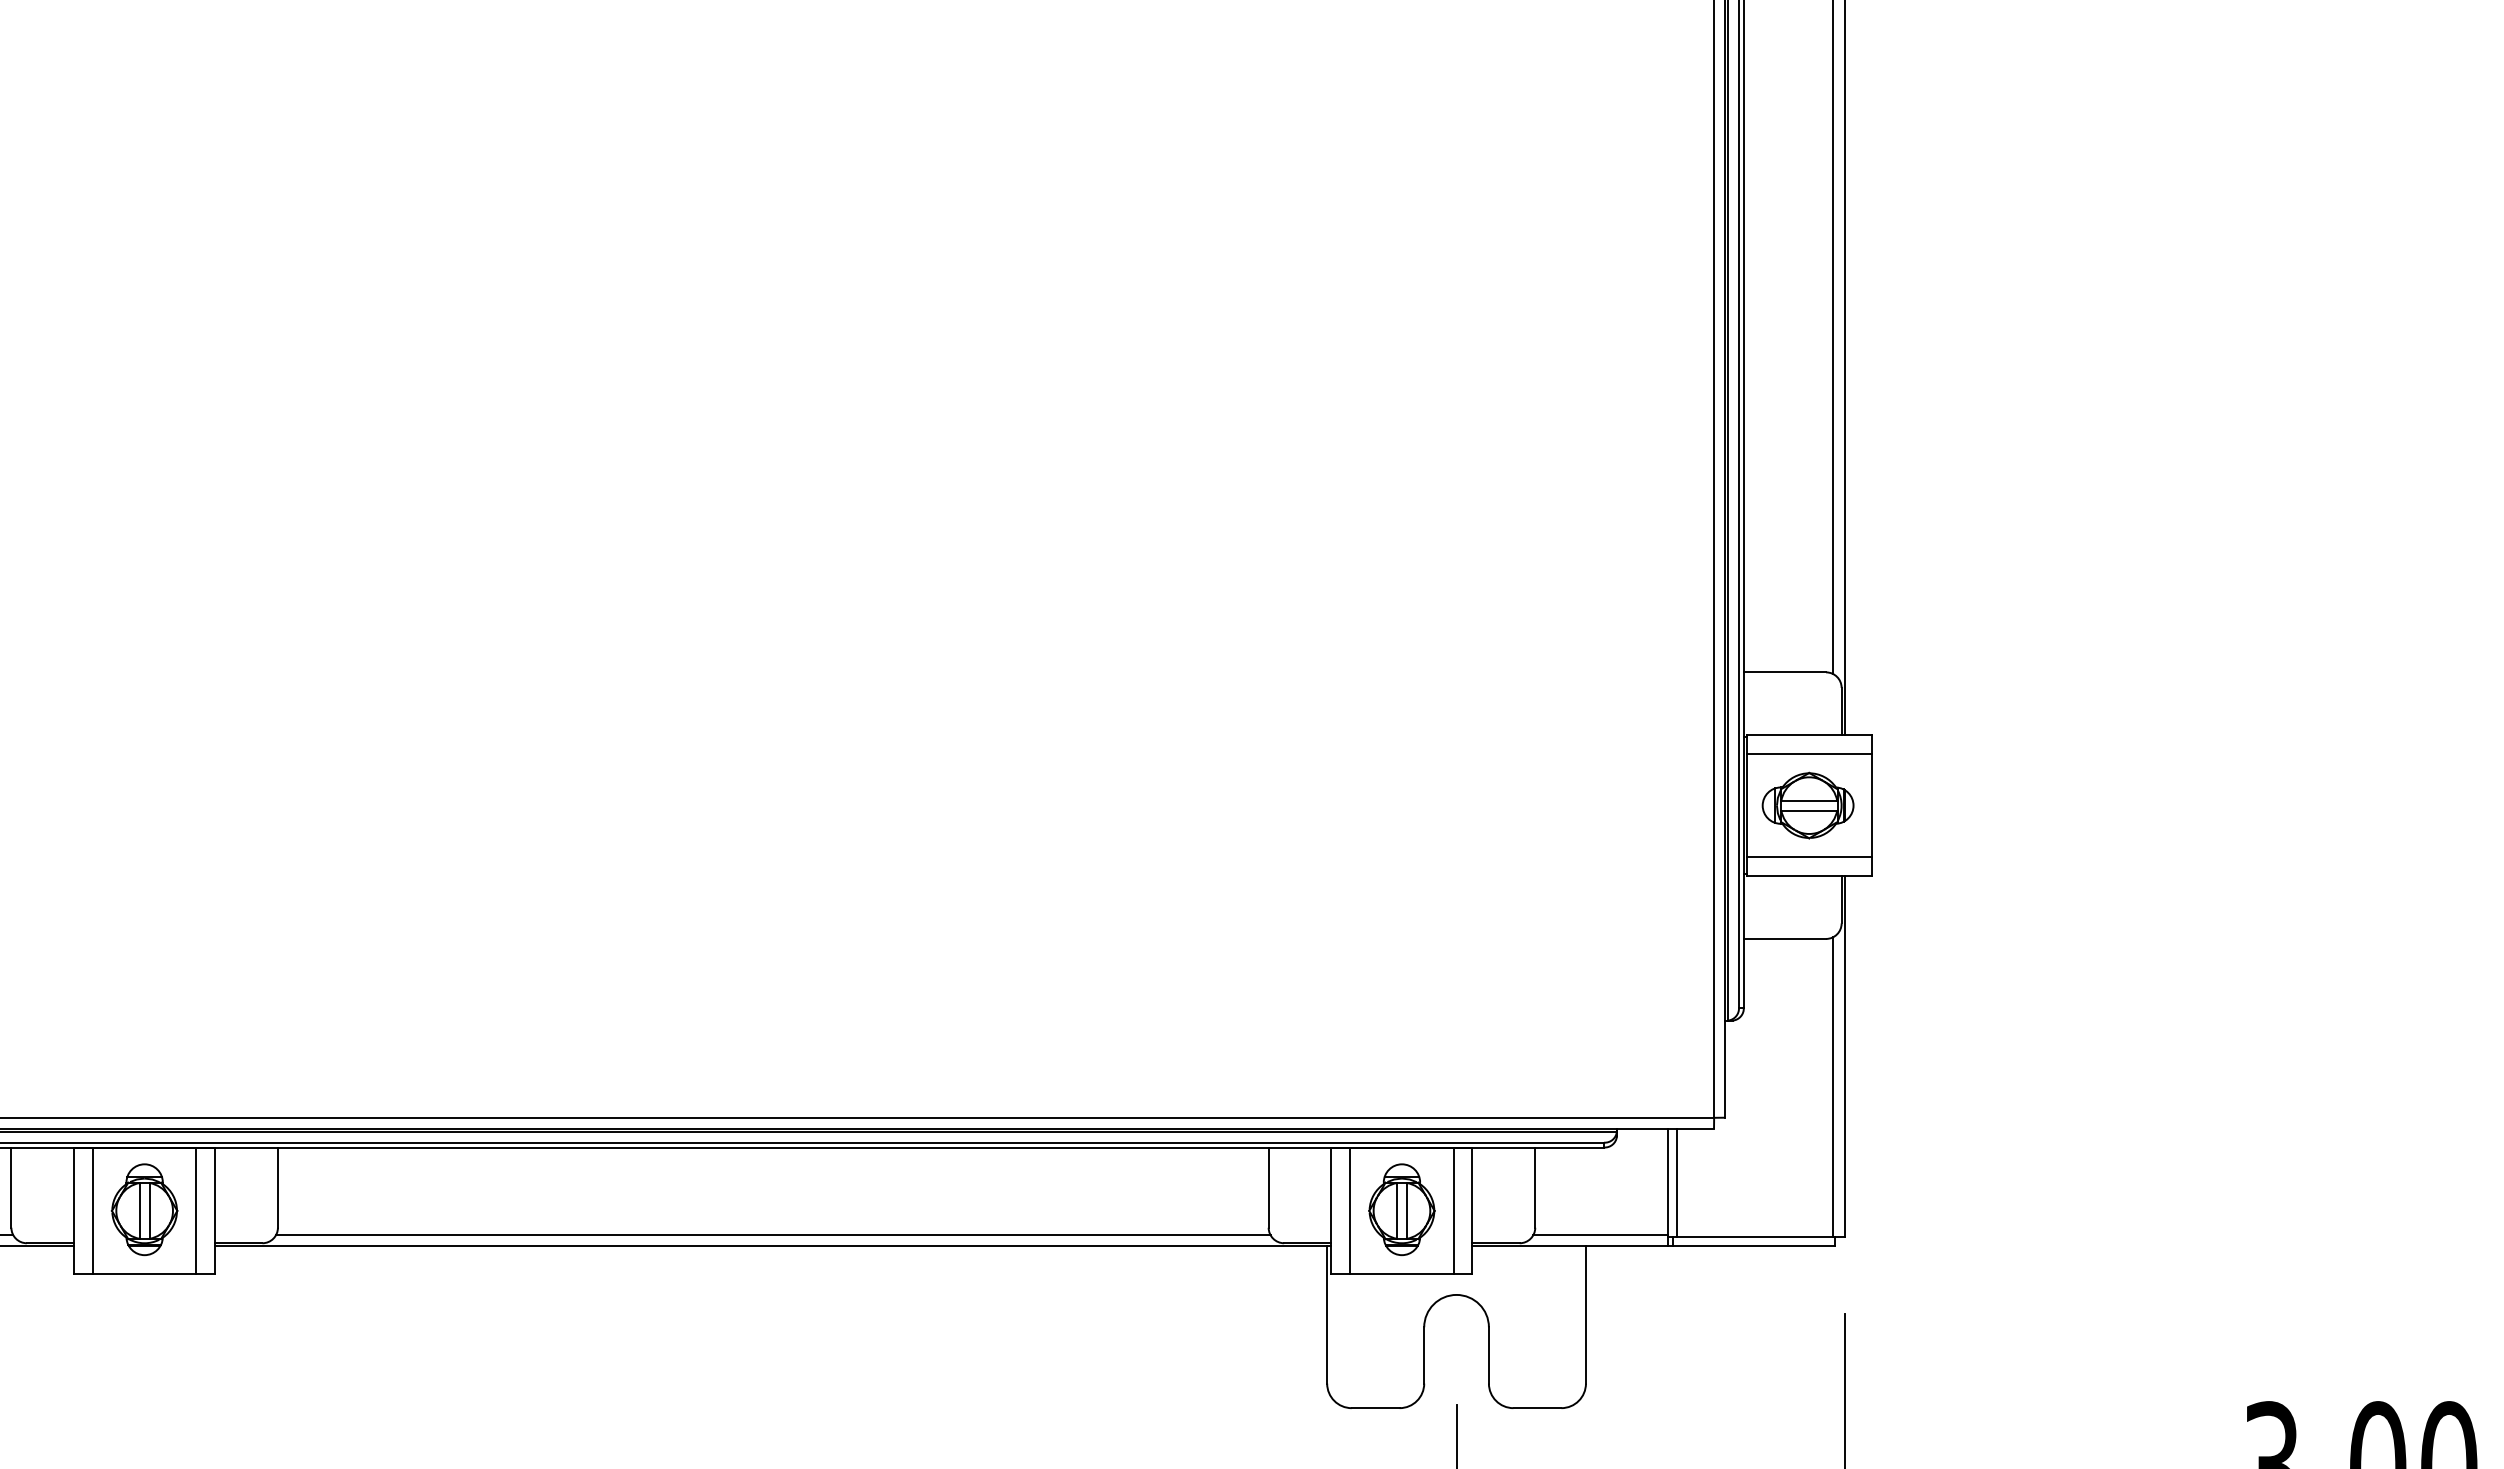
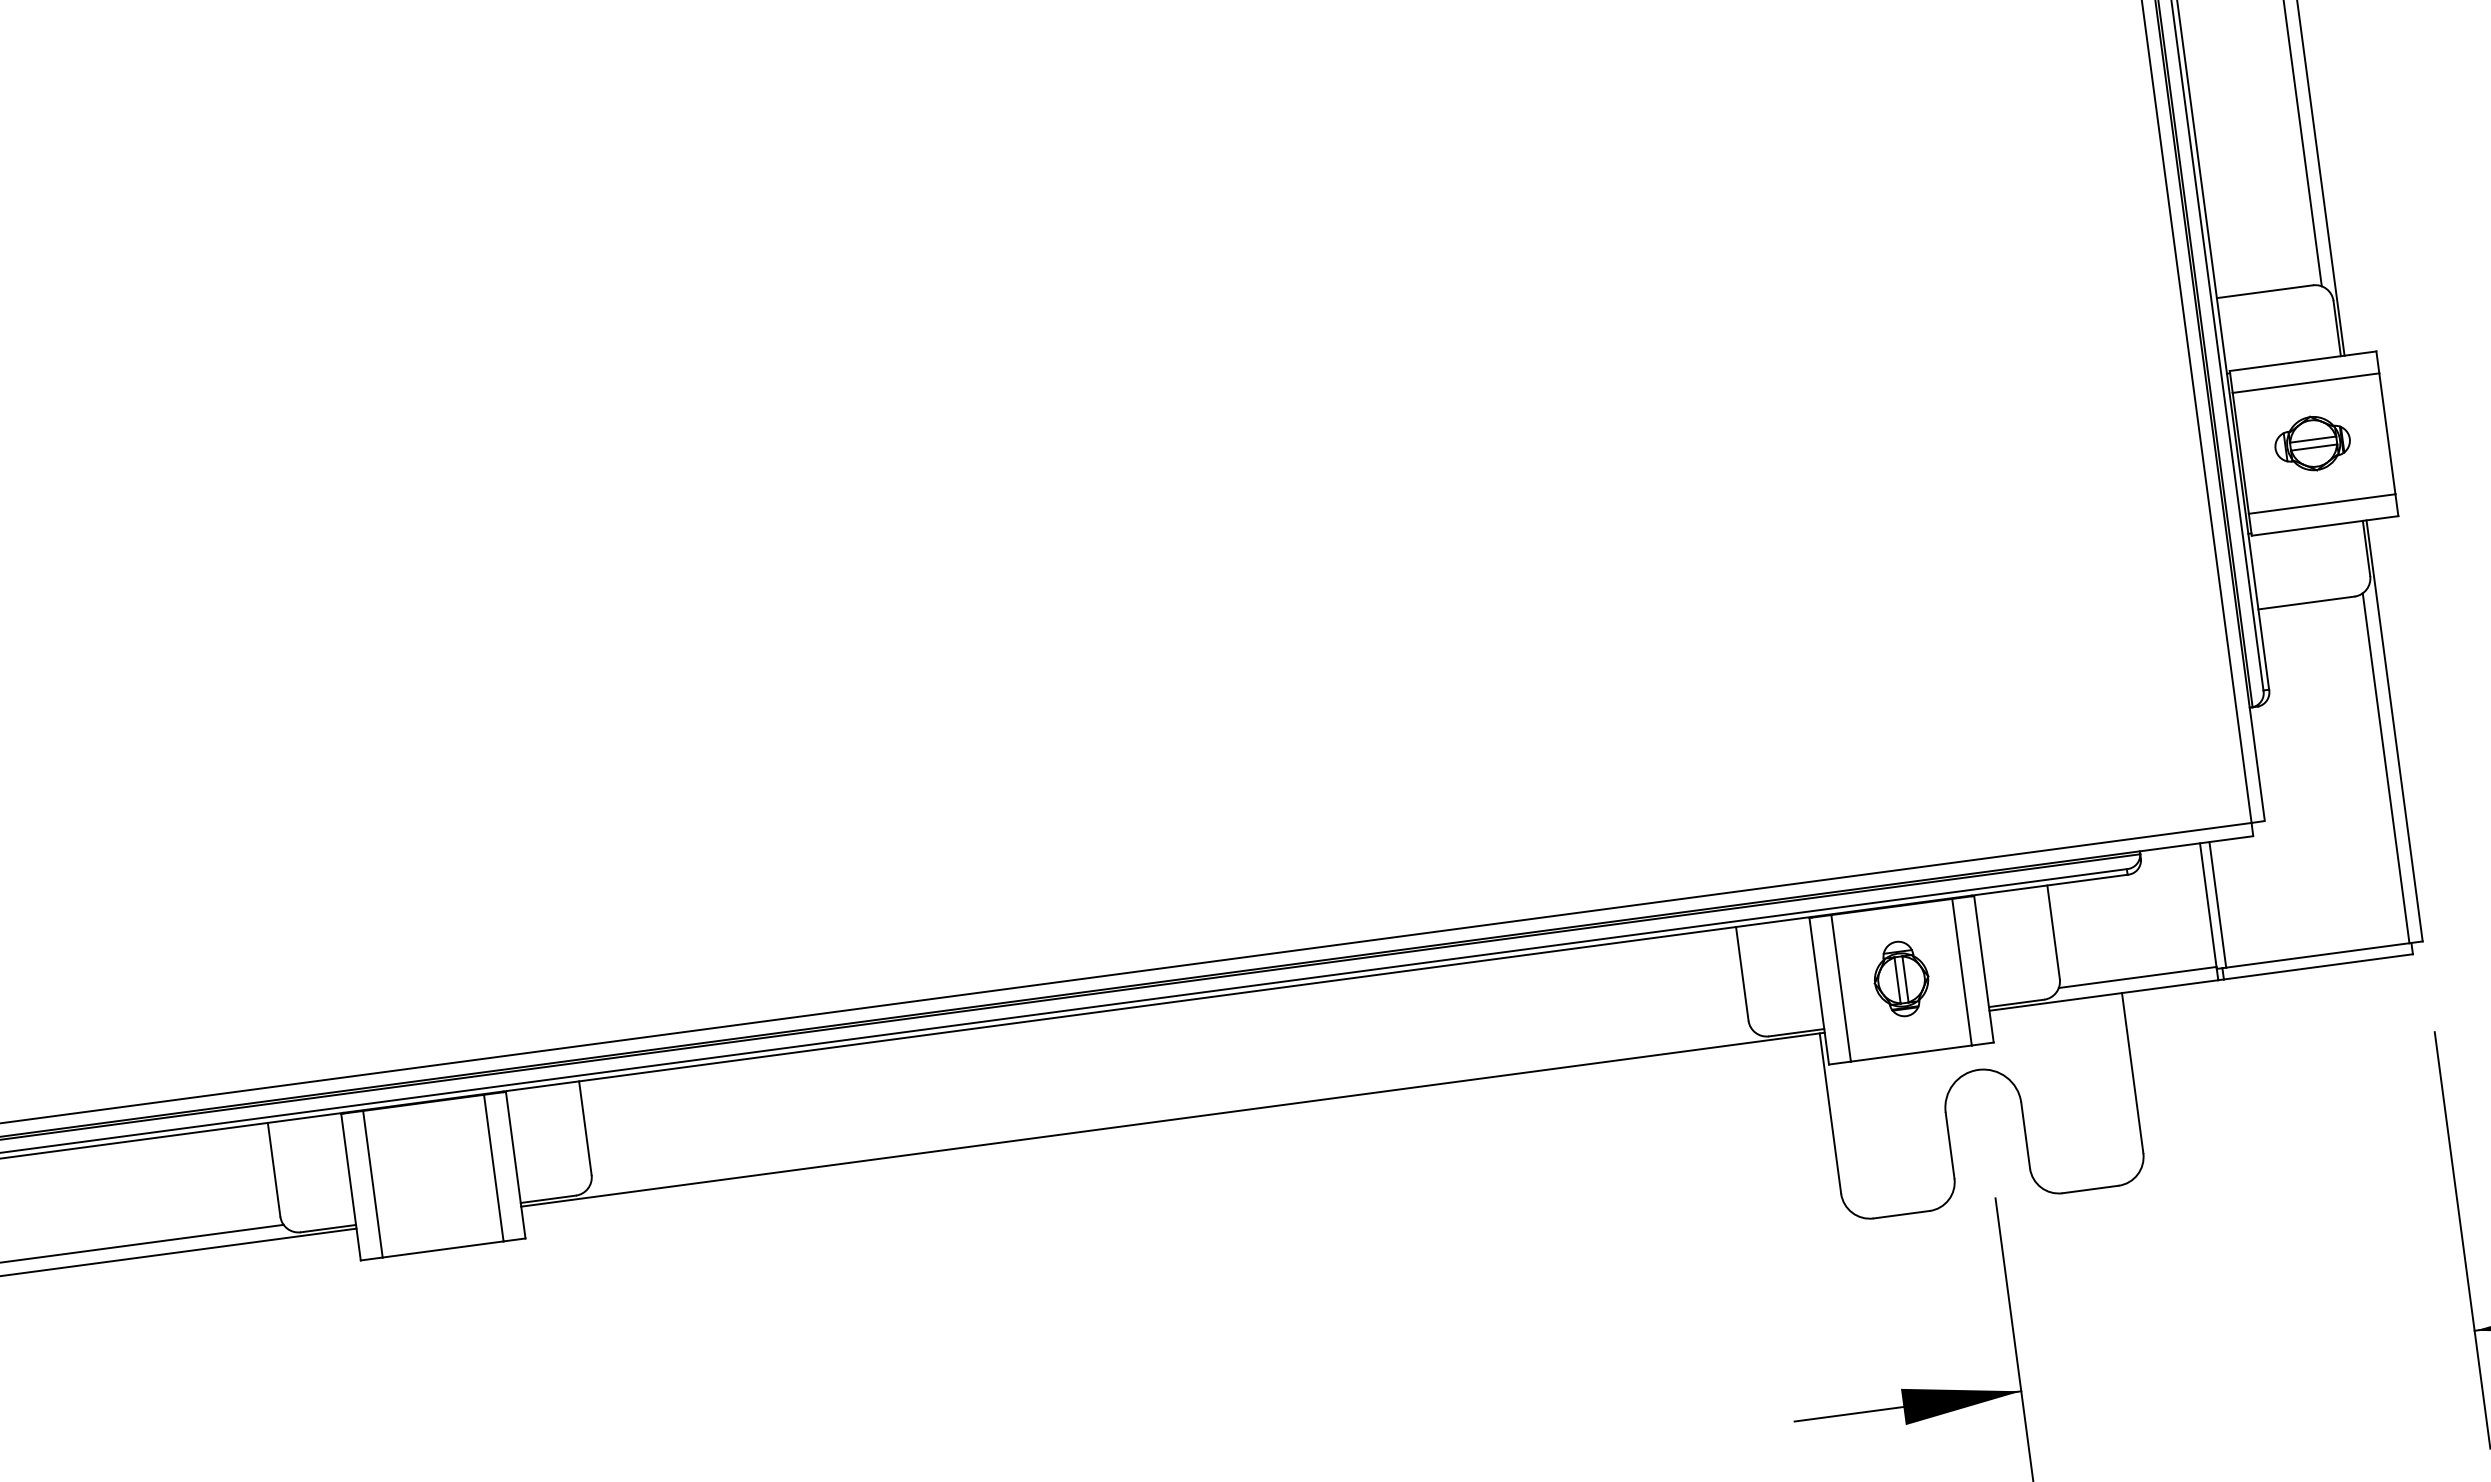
part: (1807, 805) -> (2311, 443), size x0.7
part: (144, 1209) -> (432, 1174), removed
part: (1401, 1209) -> (1900, 978), size x0.7
line: (773, 1235) -> (1171, 1106), removed

